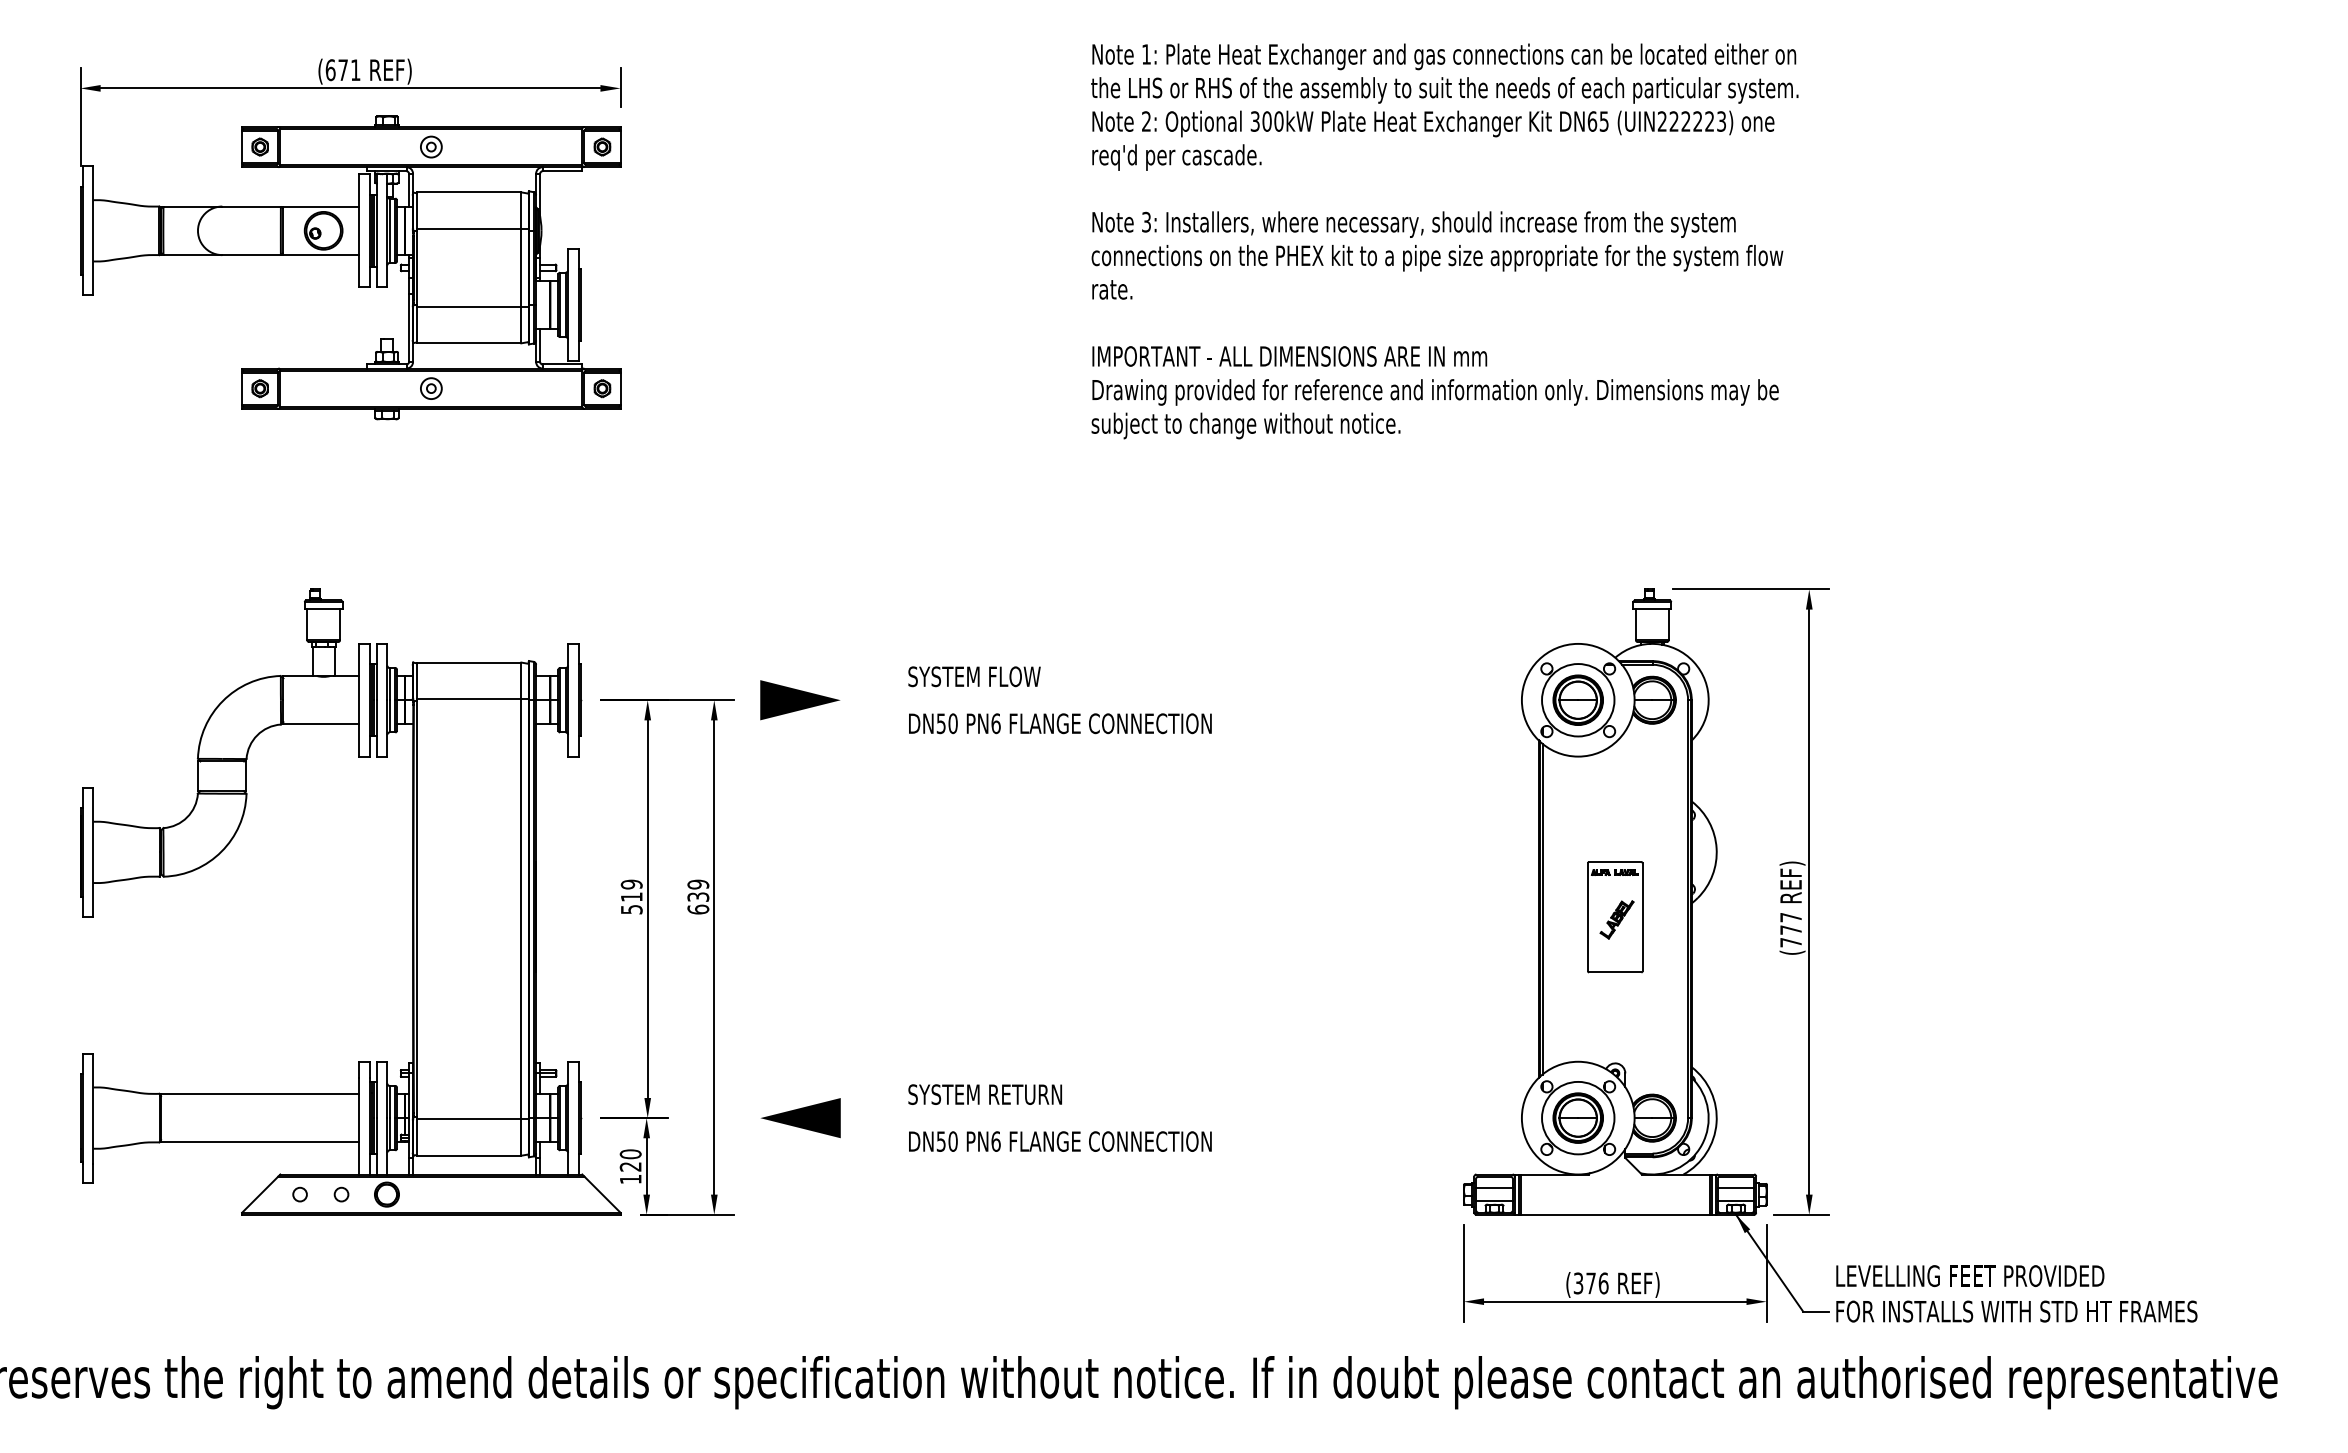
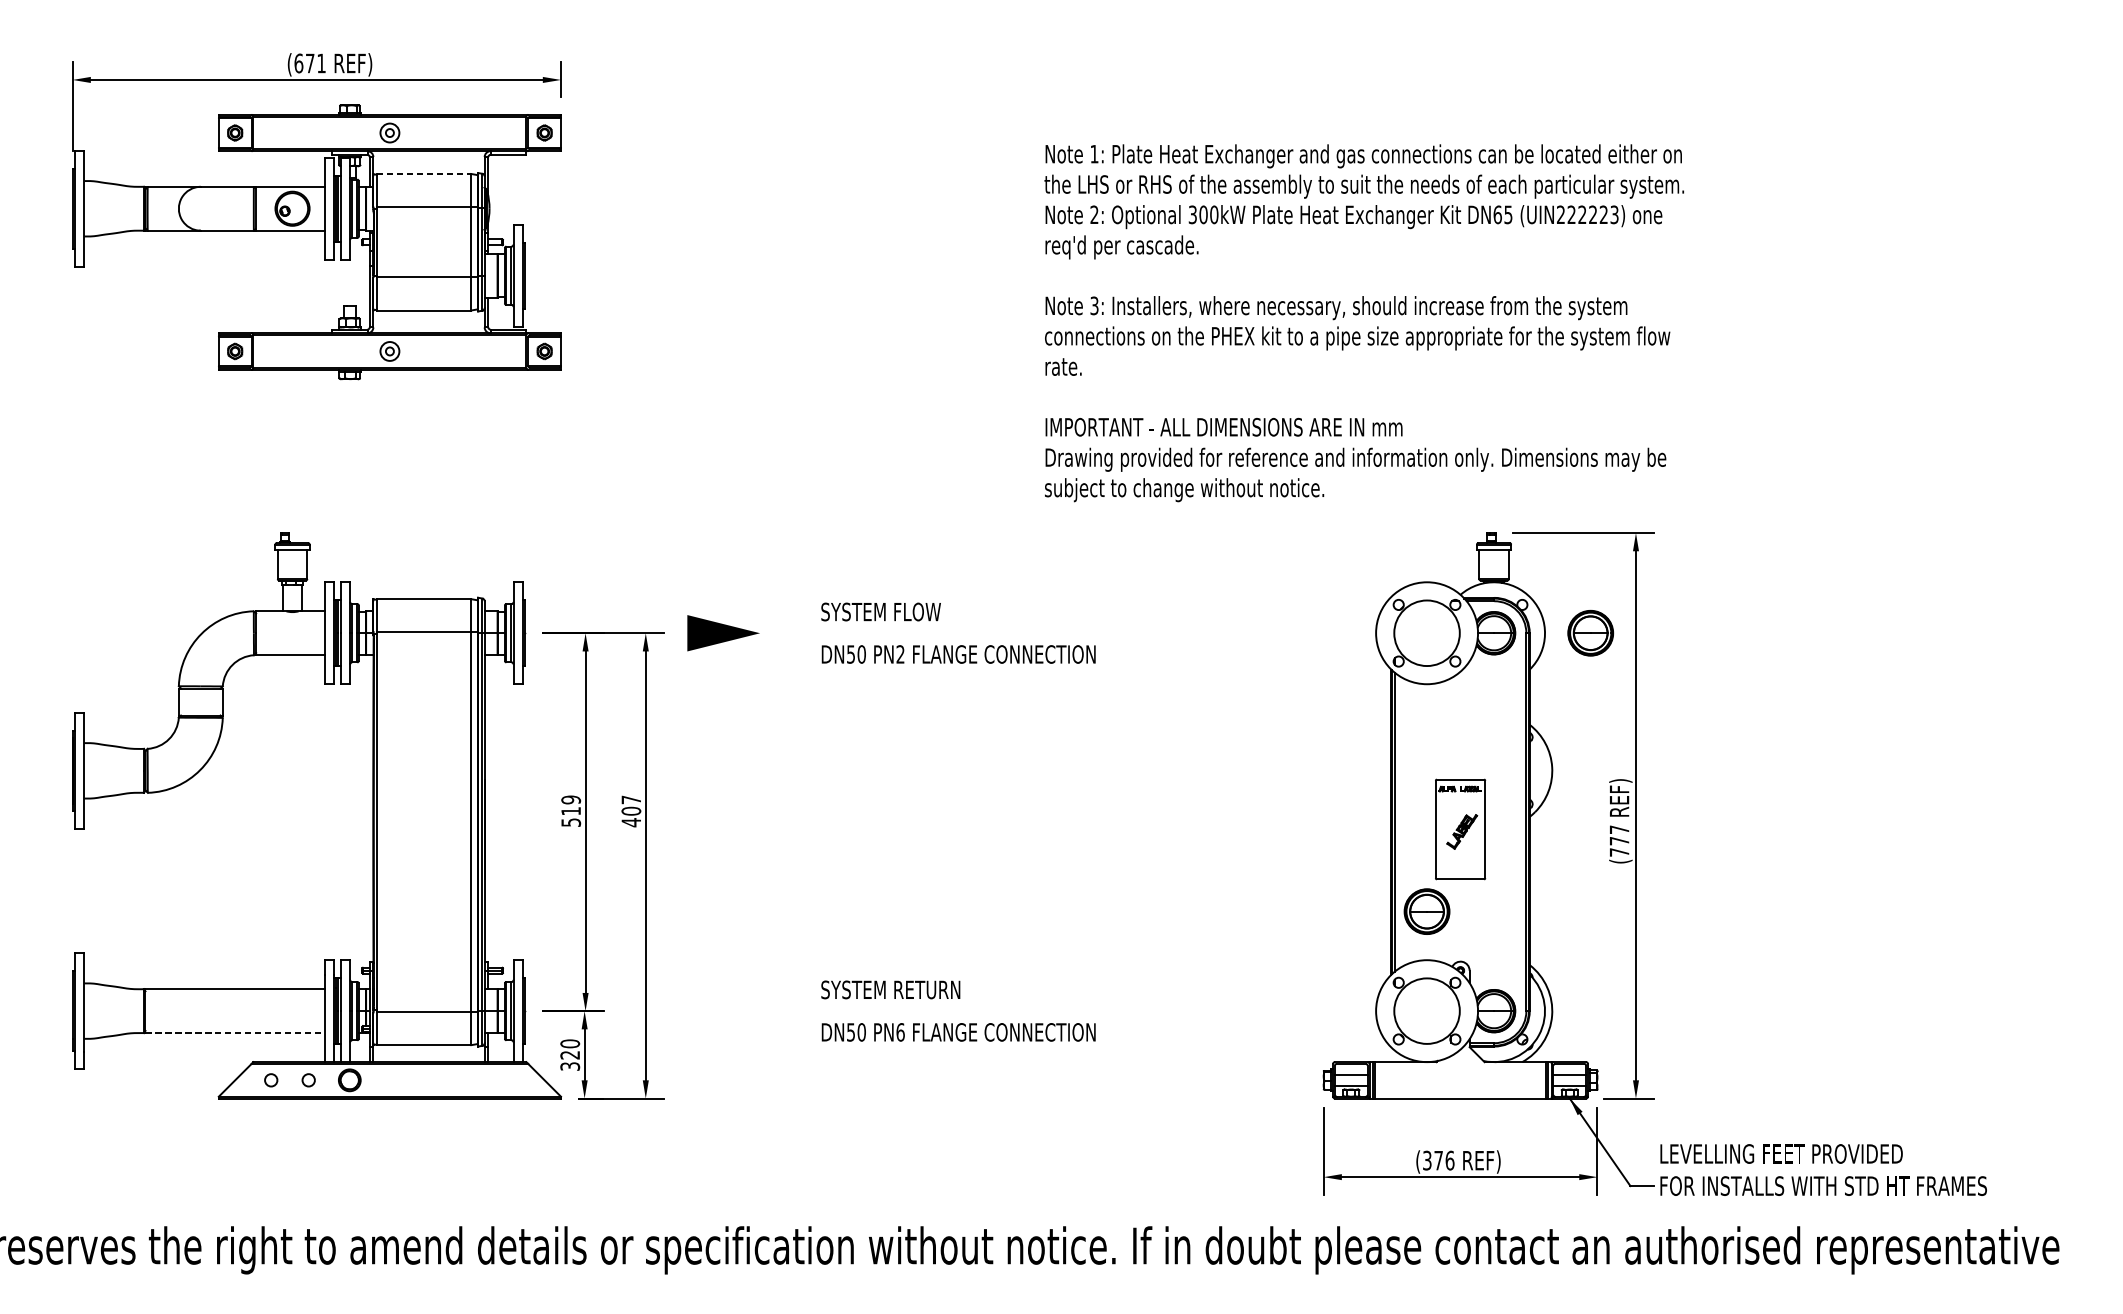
line: (469, 192) -> (424, 174), solid -> dashed
text: (1444, 241) -> (1363, 323), moved
part: (1577, 699) -> (1590, 632), moved
text: (995, 723) -> (900, 654), PN6 -> PN2
text: (698, 896) -> (631, 810), 639 -> 407
part: (1577, 1117) -> (1426, 911), moved
line: (800, 1118) -> (723, 1011), removed
line: (260, 1142) -> (235, 1033), solid -> dashed
text: (630, 1179) -> (570, 1066), 120 -> 320

